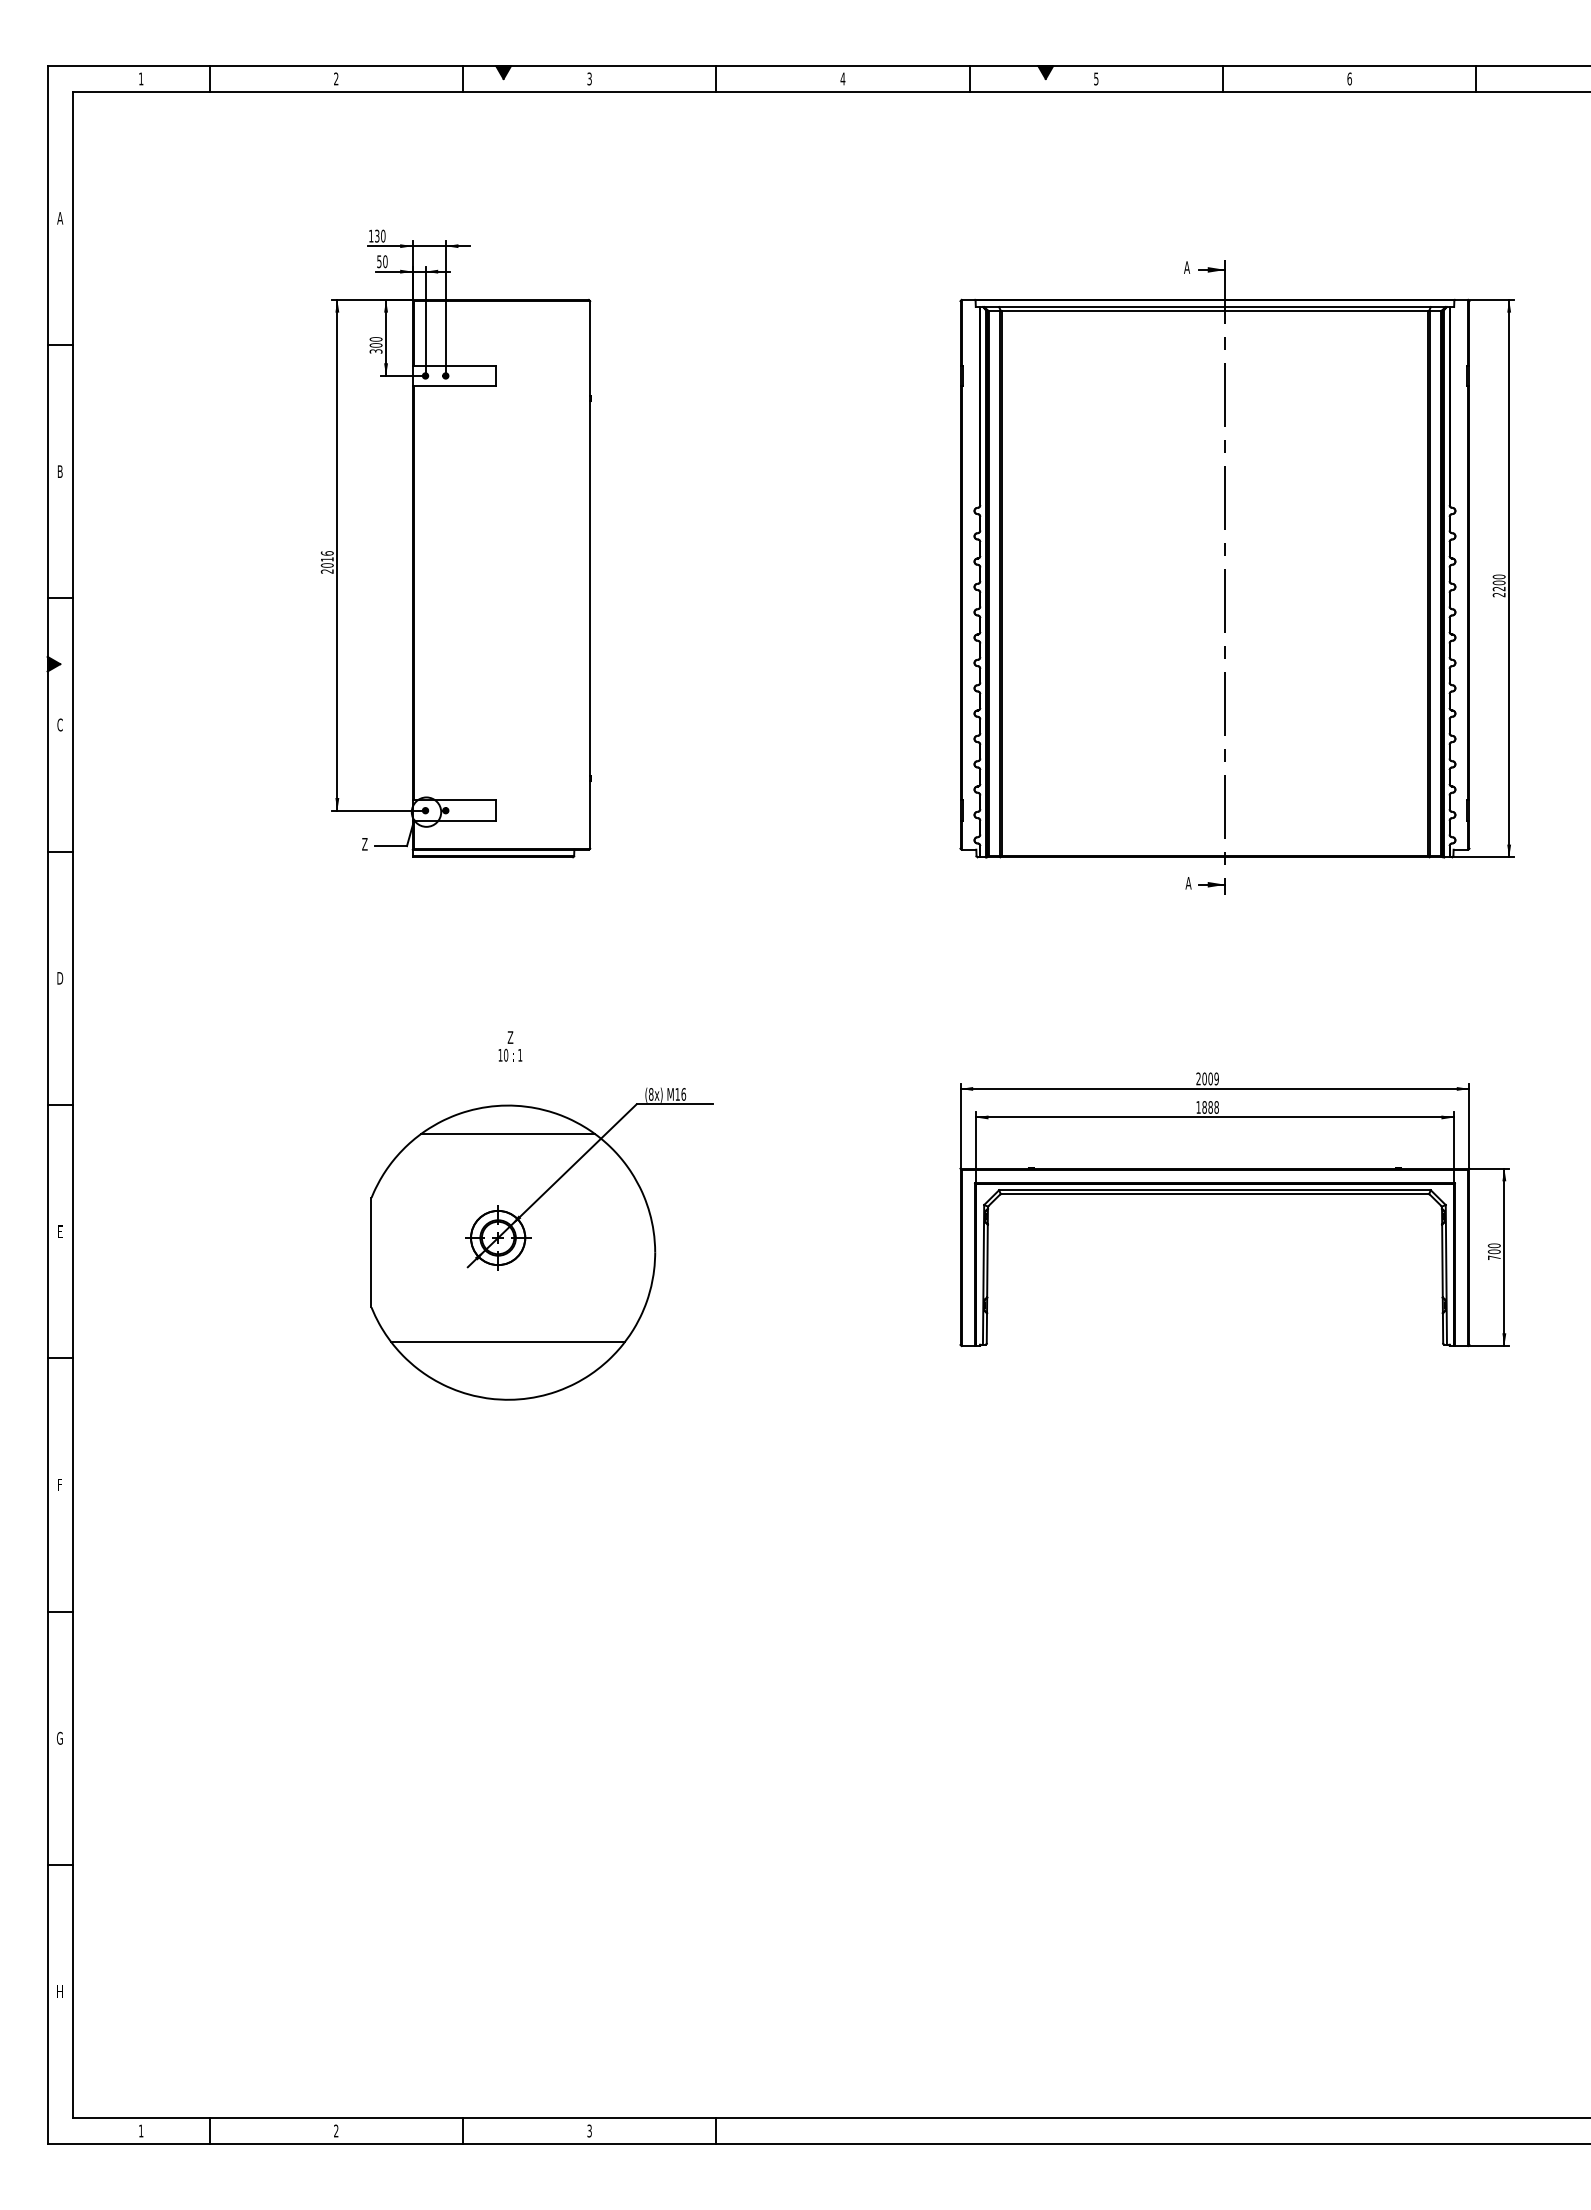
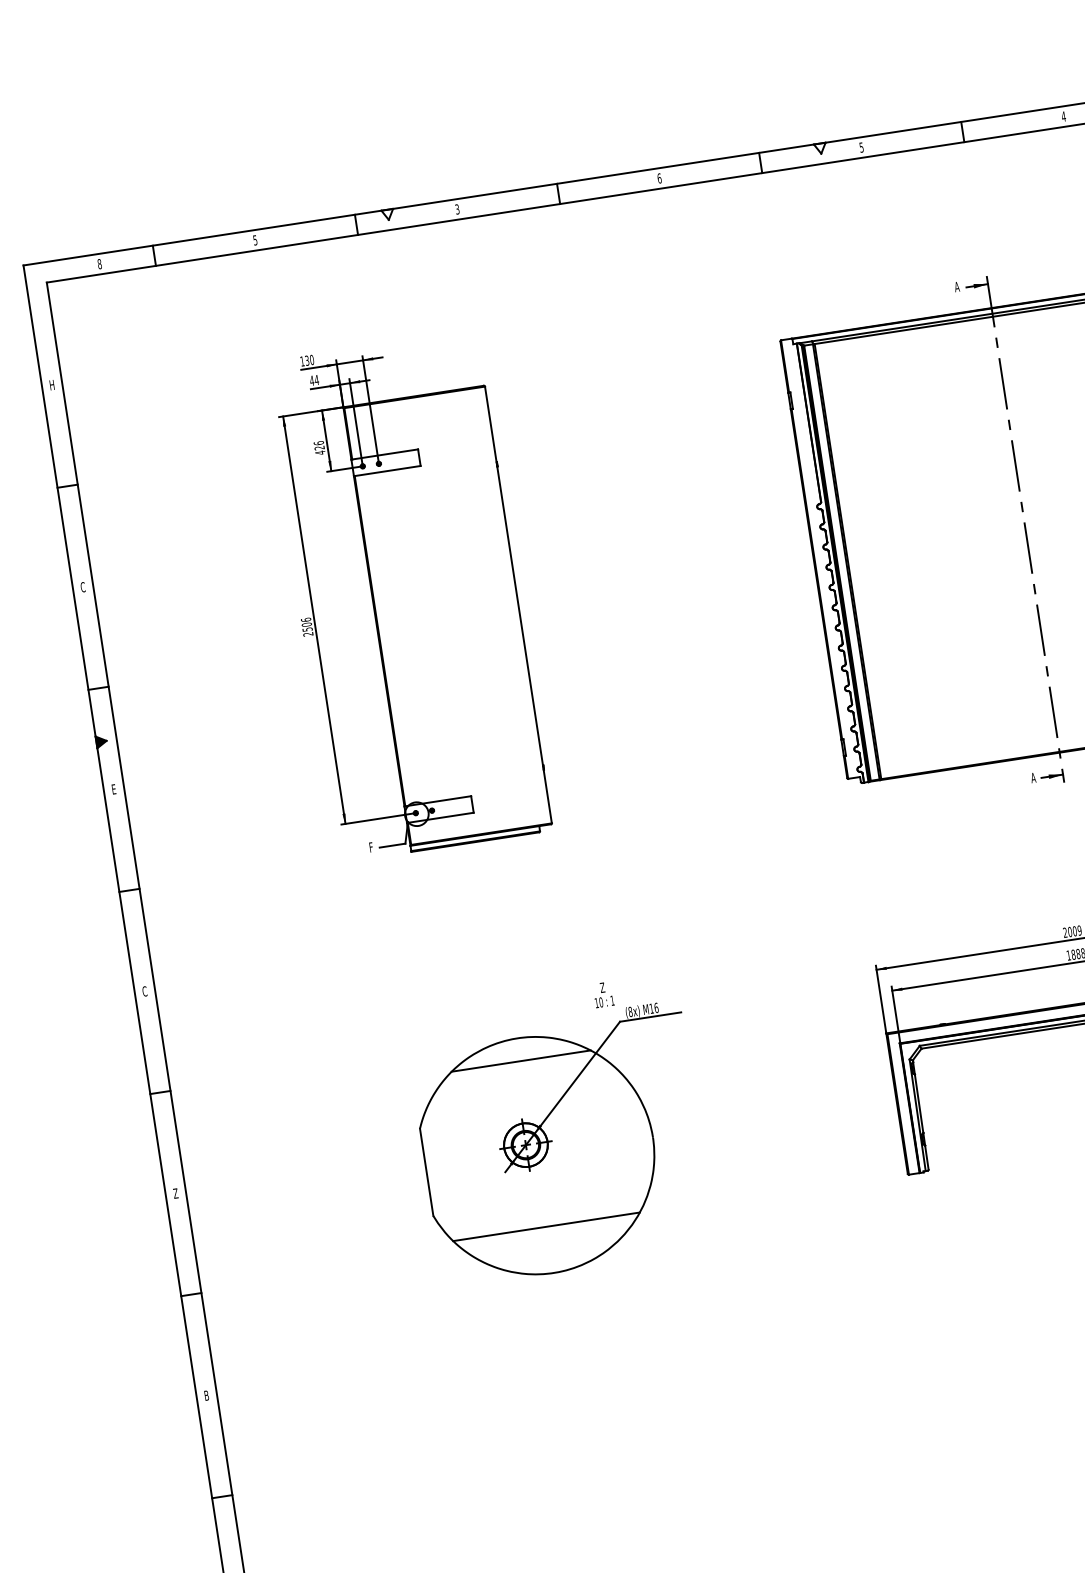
fill: (503, 72) -> (387, 214), removed
fill: (1045, 72) -> (820, 148), removed
text: (141, 78) -> (99, 263), 1 -> 8
text: (336, 78) -> (255, 239), 2 -> 5
text: (842, 78) -> (659, 178), 4 -> 6
text: (1349, 78) -> (1063, 116), 6 -> 4
text: (60, 218) -> (52, 385), A -> H
text: (381, 261) -> (313, 380), 50 -> 44
text: (375, 345) -> (319, 448), 300 -> 426
text: (59, 471) -> (82, 587), B -> C
text: (326, 562) -> (306, 627), 2016 -> 2506
text: (59, 724) -> (113, 789), C -> E
text: (364, 844) -> (371, 847), Z -> F
text: (60, 977) -> (145, 990), D -> C
text: (510, 1046) -> (603, 994), moved
text: (59, 1231) -> (175, 1193), E -> Z
text: (59, 1484) -> (206, 1395), F -> B

